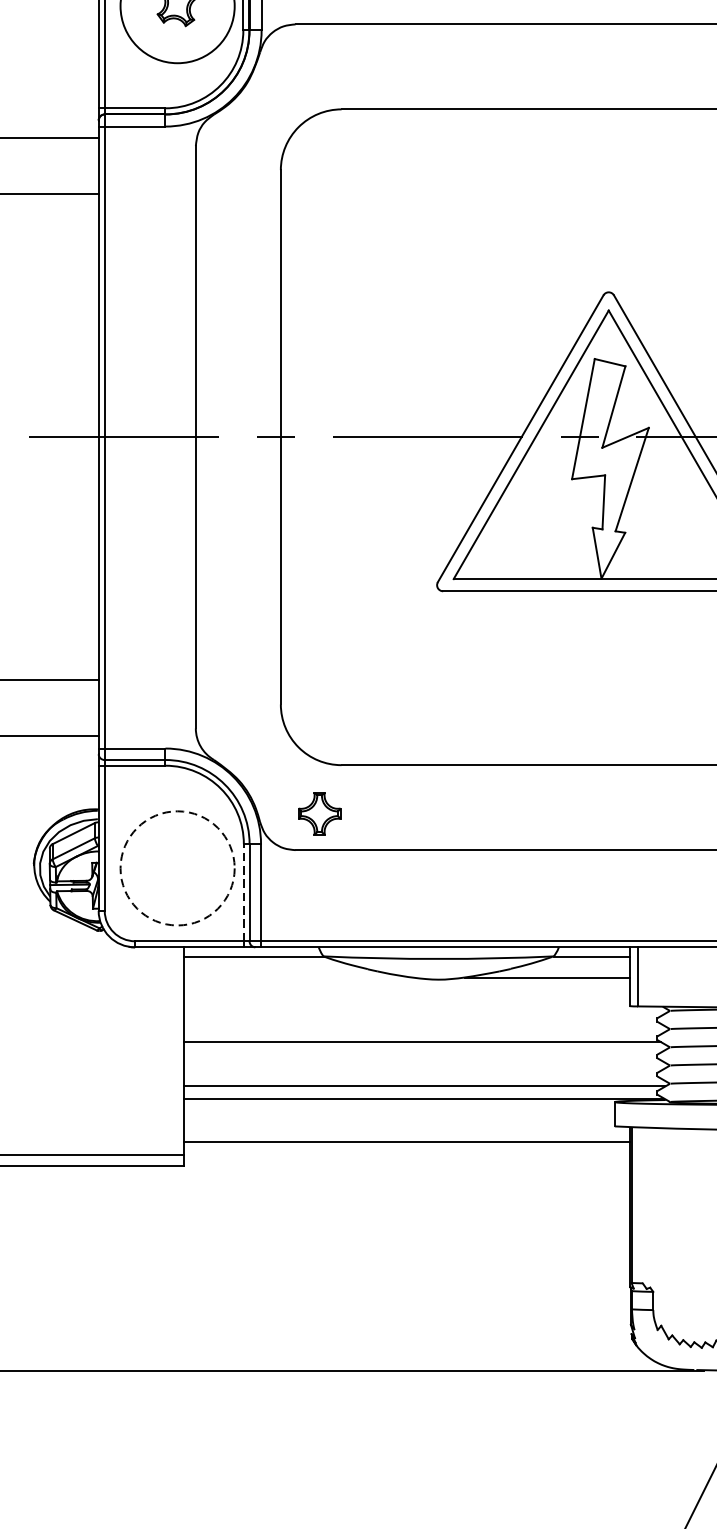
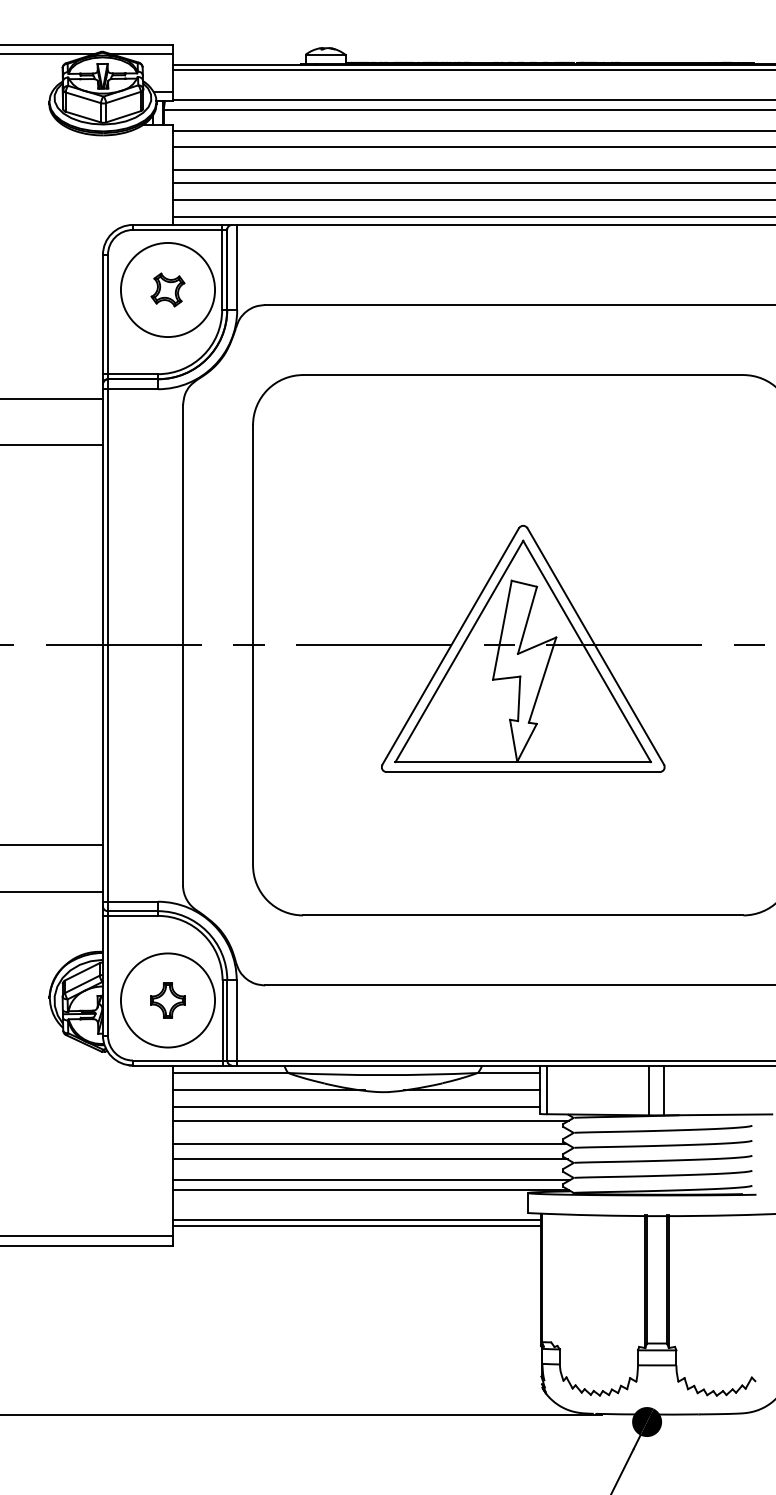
part: (319, 813) -> (167, 1000), moved
circle: (177, 868) -> (167, 1000), dashed -> solid
line: (243, 892) -> (222, 1020), dashed -> solid
line: (299, 977) -> (268, 1090), added
line: (406, 998) -> (356, 1107), added
line: (423, 1014) -> (370, 1120), added
line: (423, 1061) -> (370, 1159), added
line: (407, 1135) -> (357, 1220), added

